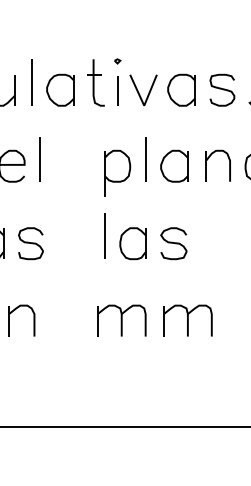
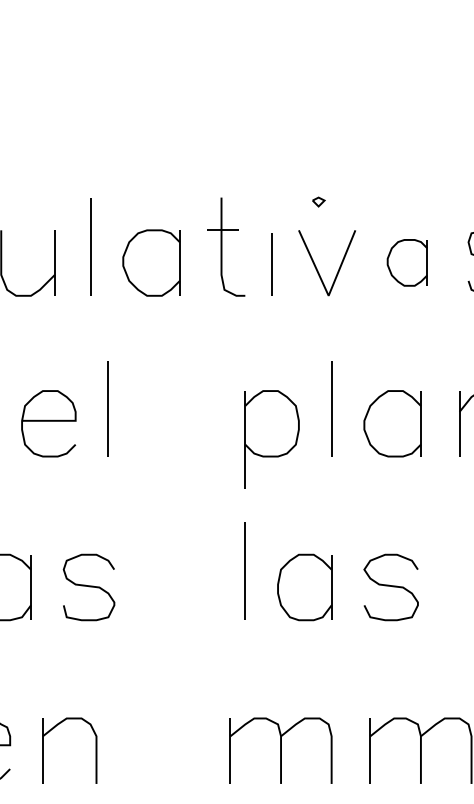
part: (117, 61) -> (318, 202), moved
part: (181, 89) -> (407, 261), size x0.7

